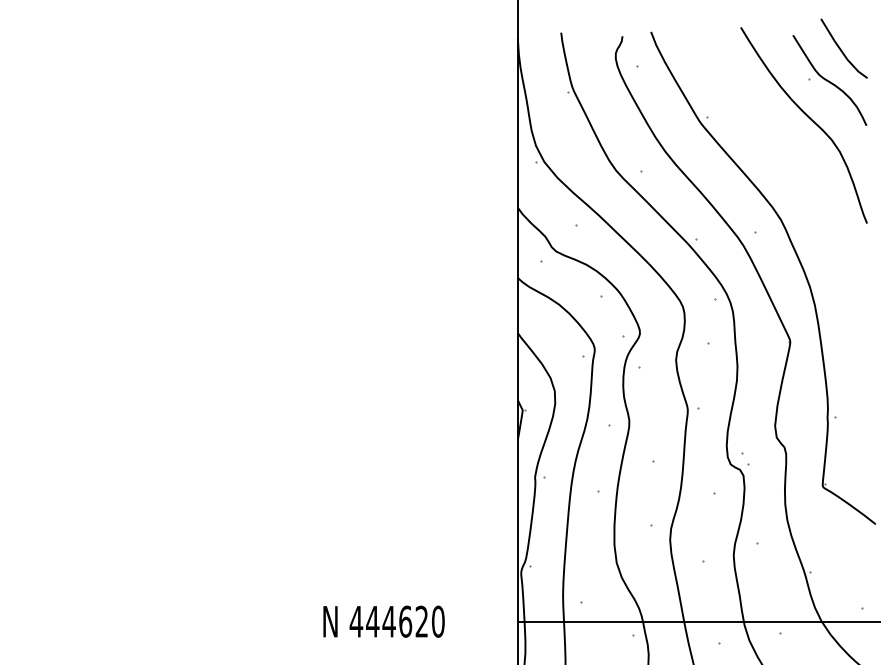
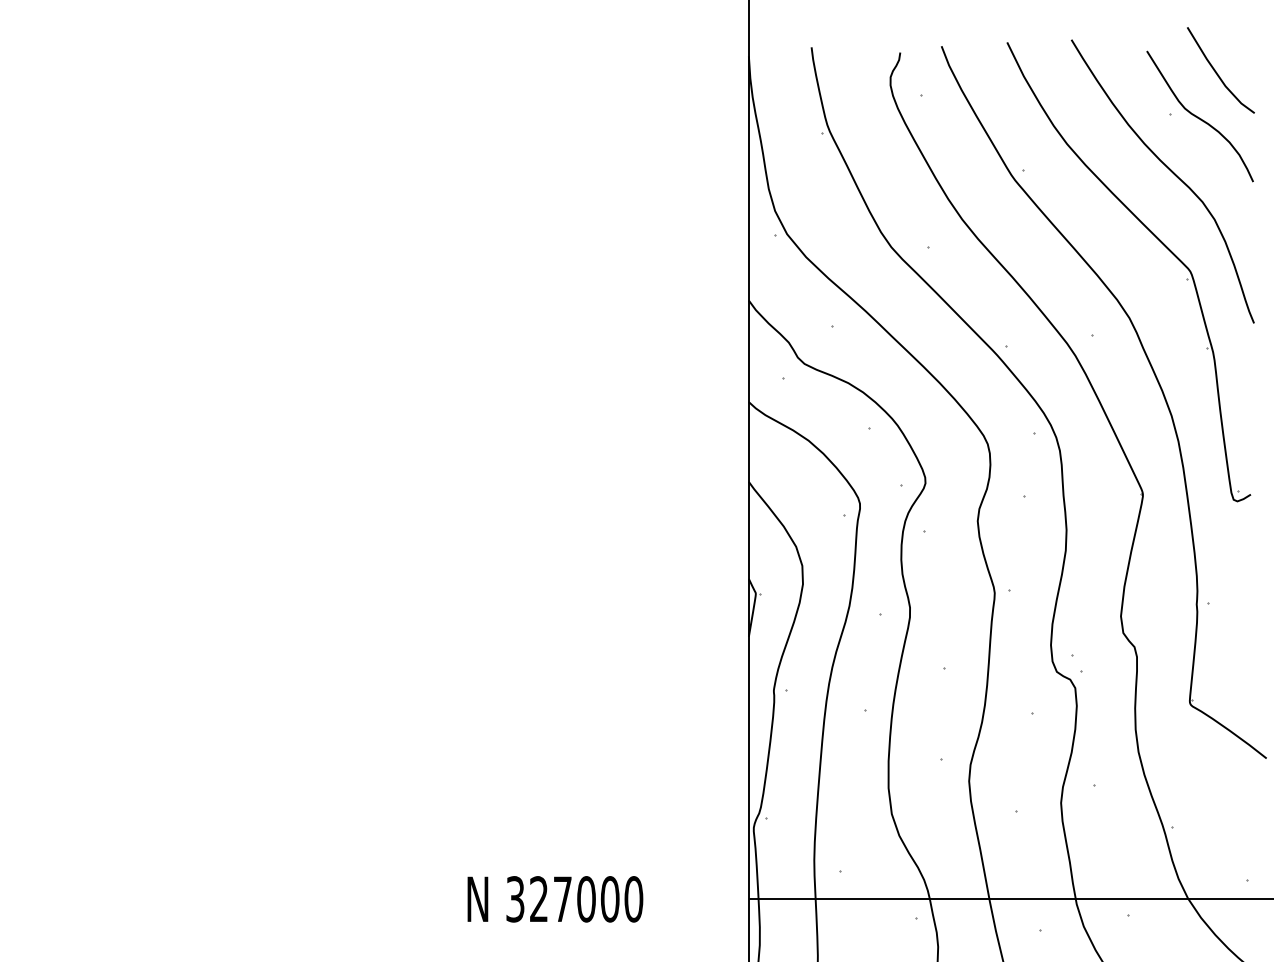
part: (801, 167) -> (1159, 242), added
text: (388, 621) -> (561, 899), 444620 -> 327000

